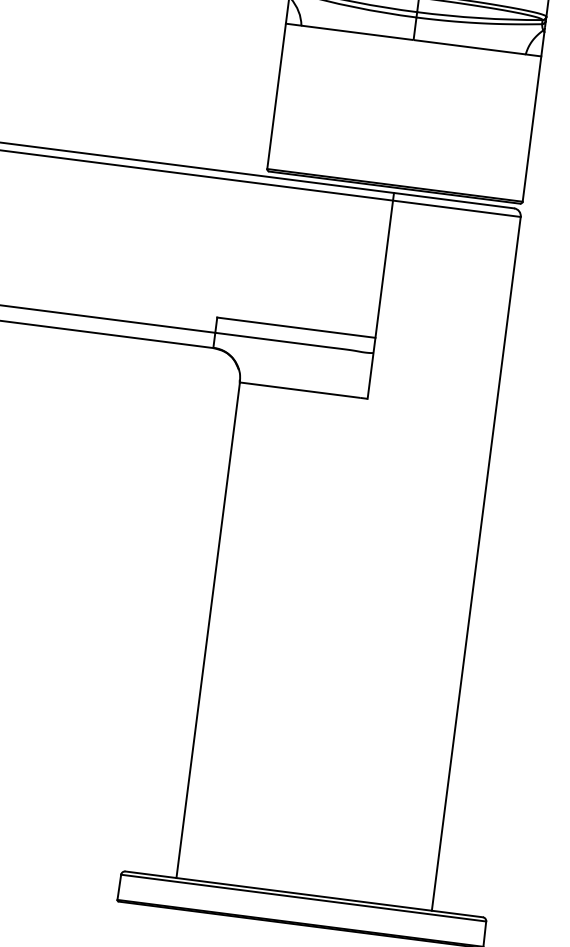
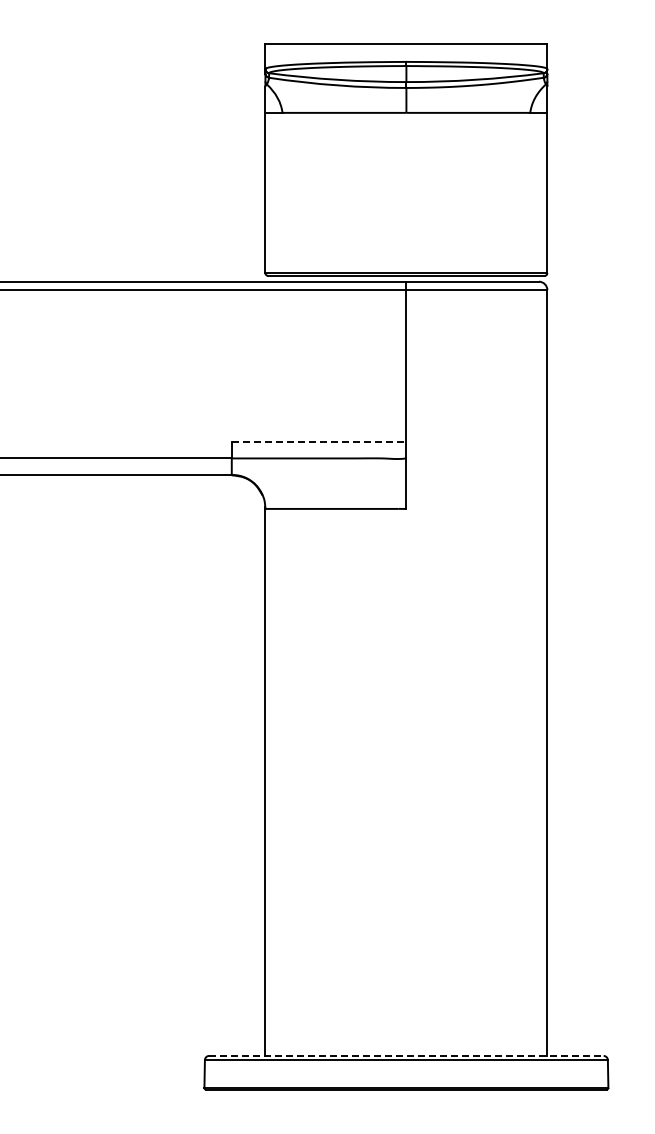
line: (296, 327) -> (319, 441), solid -> dashed
line: (304, 893) -> (406, 1055), solid -> dashed

